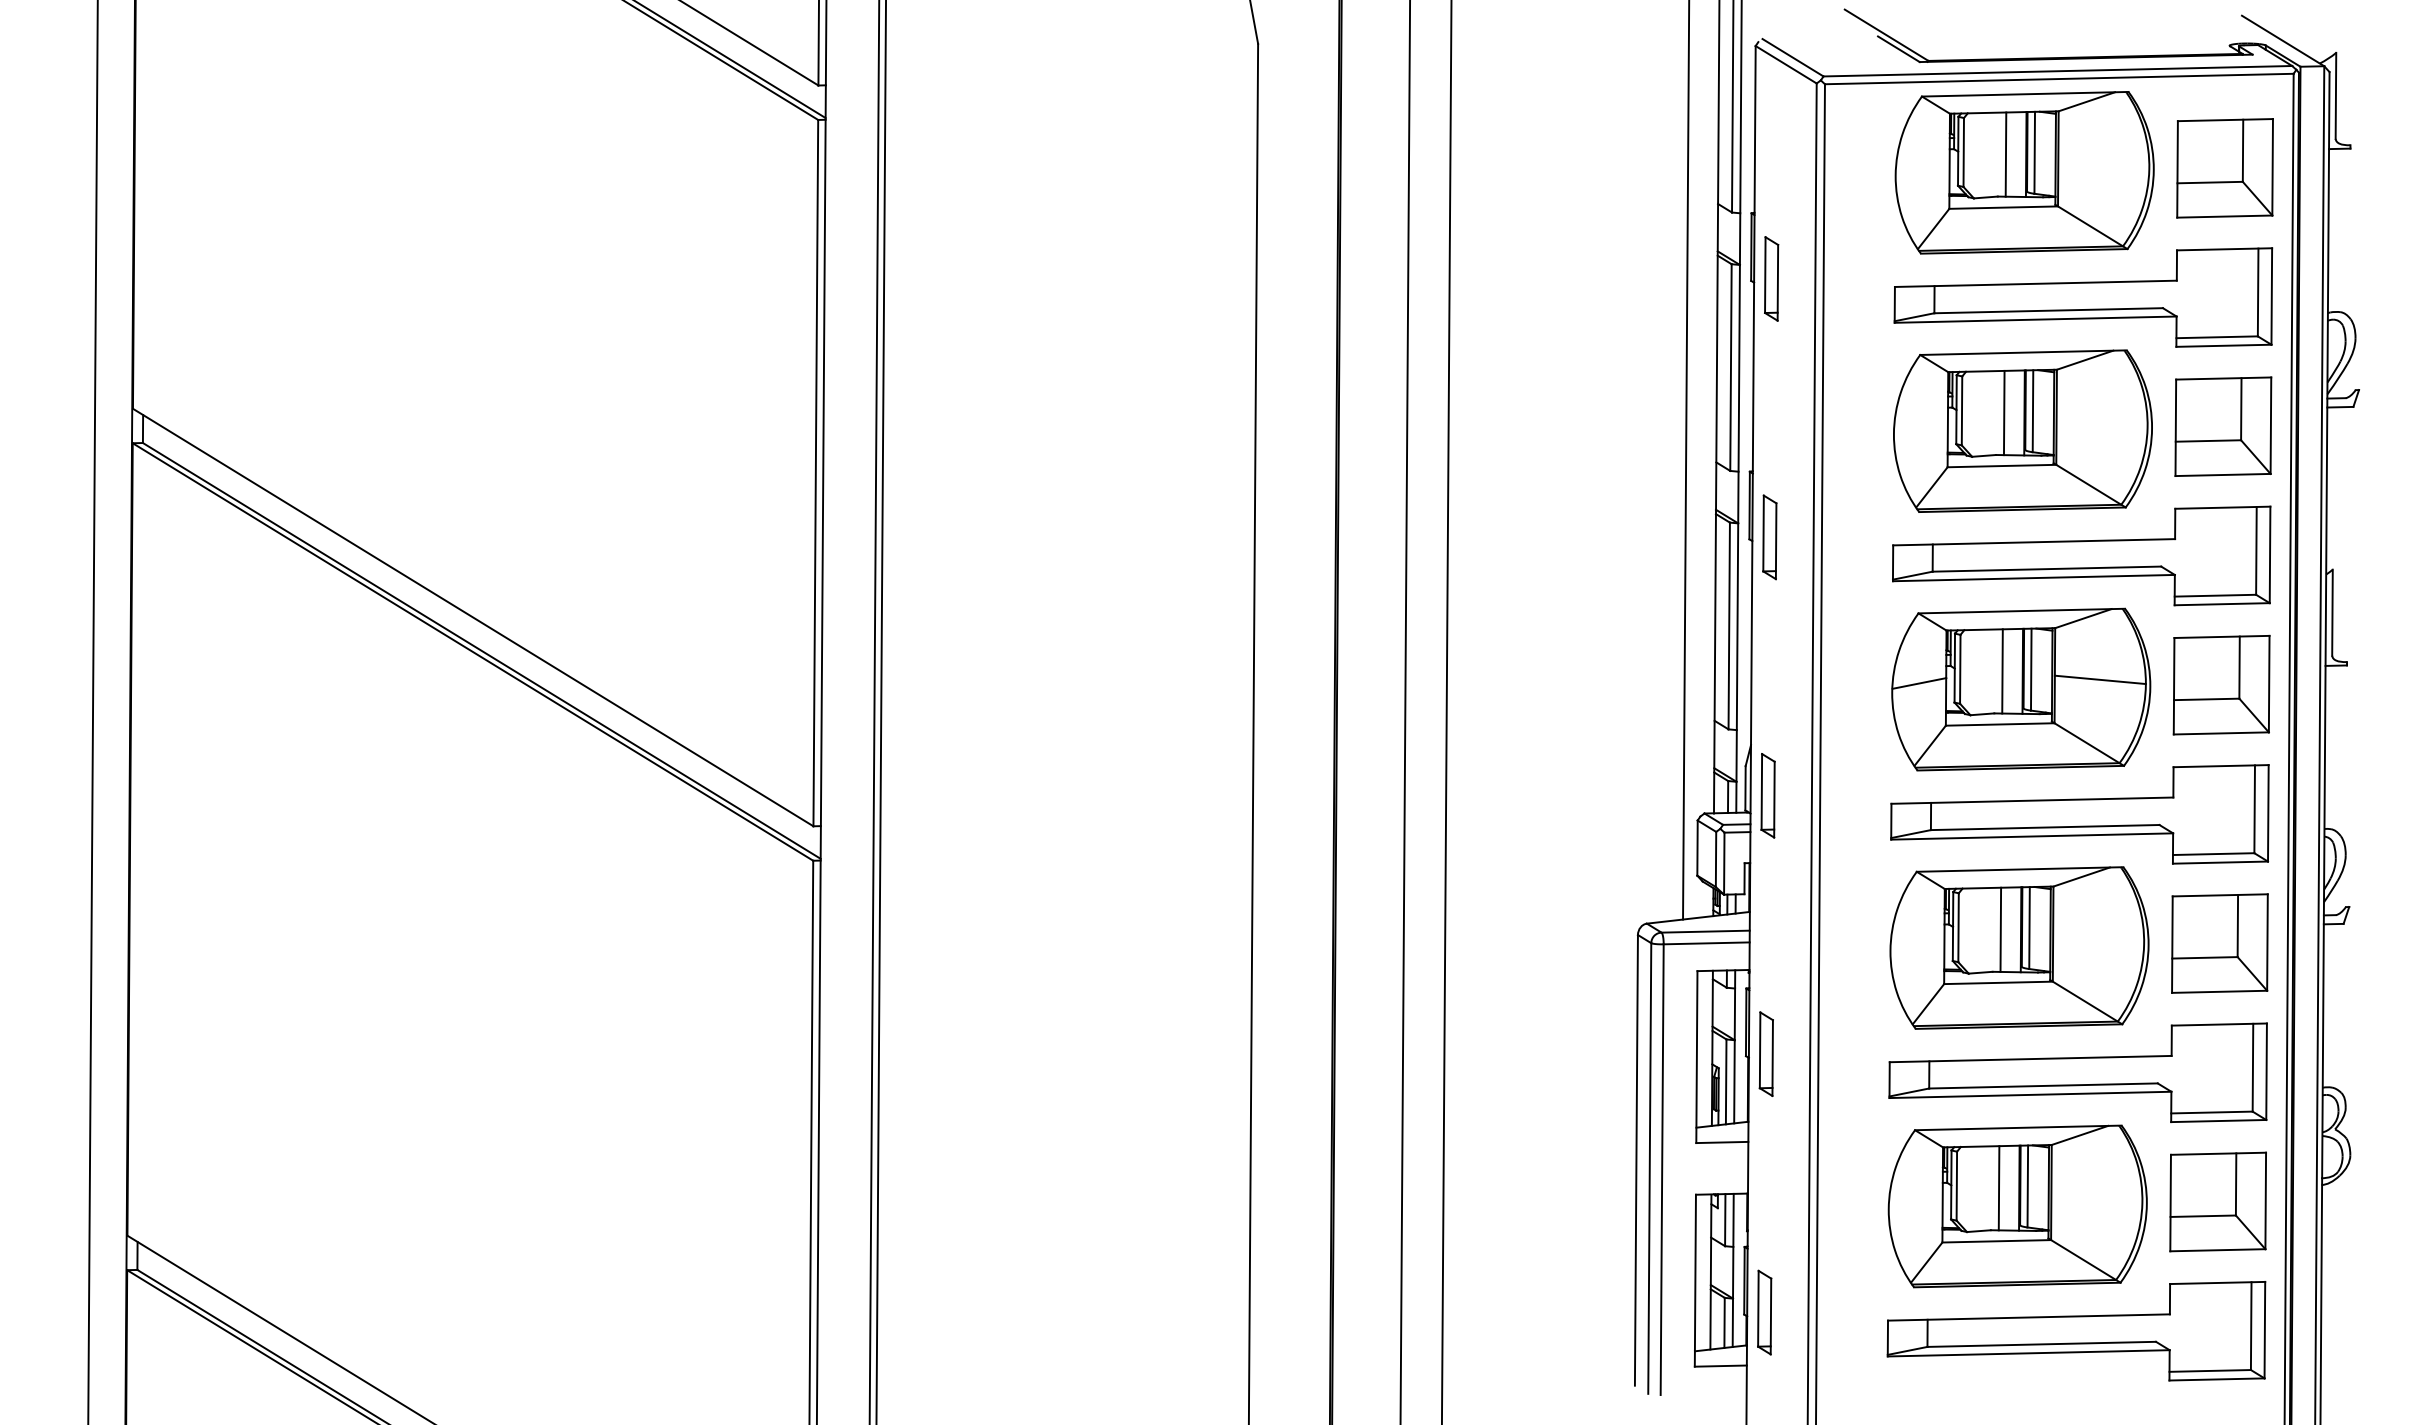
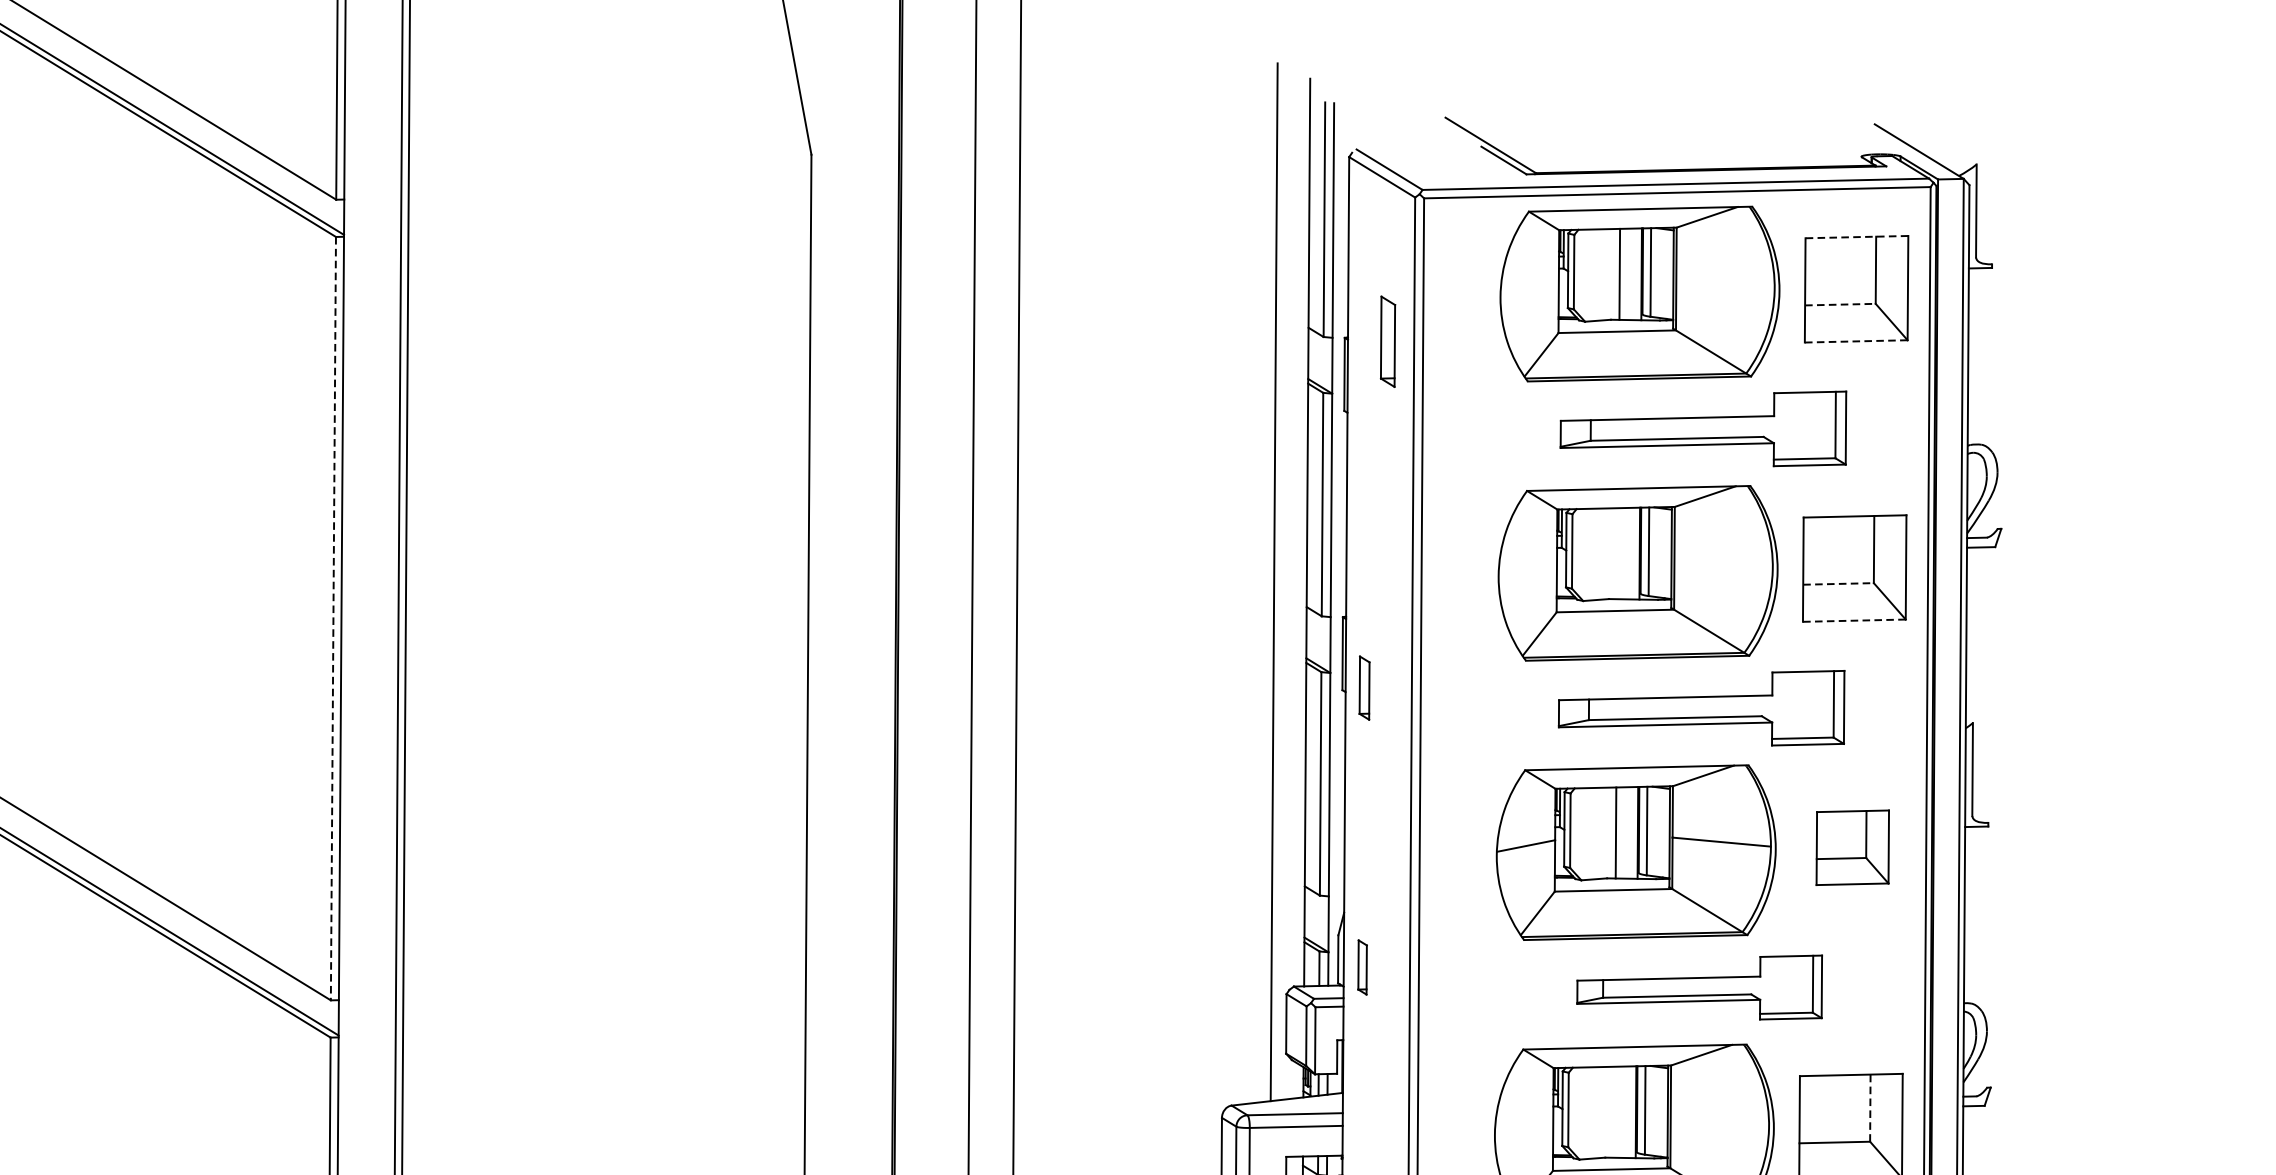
line: (2225, 120) -> (1857, 237), solid -> dashed
line: (2210, 182) -> (1840, 304), solid -> dashed
line: (2224, 216) -> (1855, 341), solid -> dashed
part: (1771, 278) -> (1387, 341), moved
part: (2083, 297) -> (1703, 428), size x0.7
line: (2003, 412) -> (1617, 553), removed
line: (2208, 440) -> (1838, 583), solid -> dashed
line: (815, 473) -> (333, 619), solid -> dashed
line: (2223, 475) -> (1854, 621), solid -> dashed
part: (1769, 537) -> (1364, 688), size x0.7
part: (2081, 555) -> (1701, 707), size x0.7
part: (2221, 684) -> (1852, 847), size x0.7
part: (1767, 795) -> (1361, 967), size x0.6
part: (2079, 814) -> (1699, 987), size x0.6
line: (2237, 925) -> (1869, 1107), solid -> dashed
line: (2000, 929) -> (1613, 1111), removed

